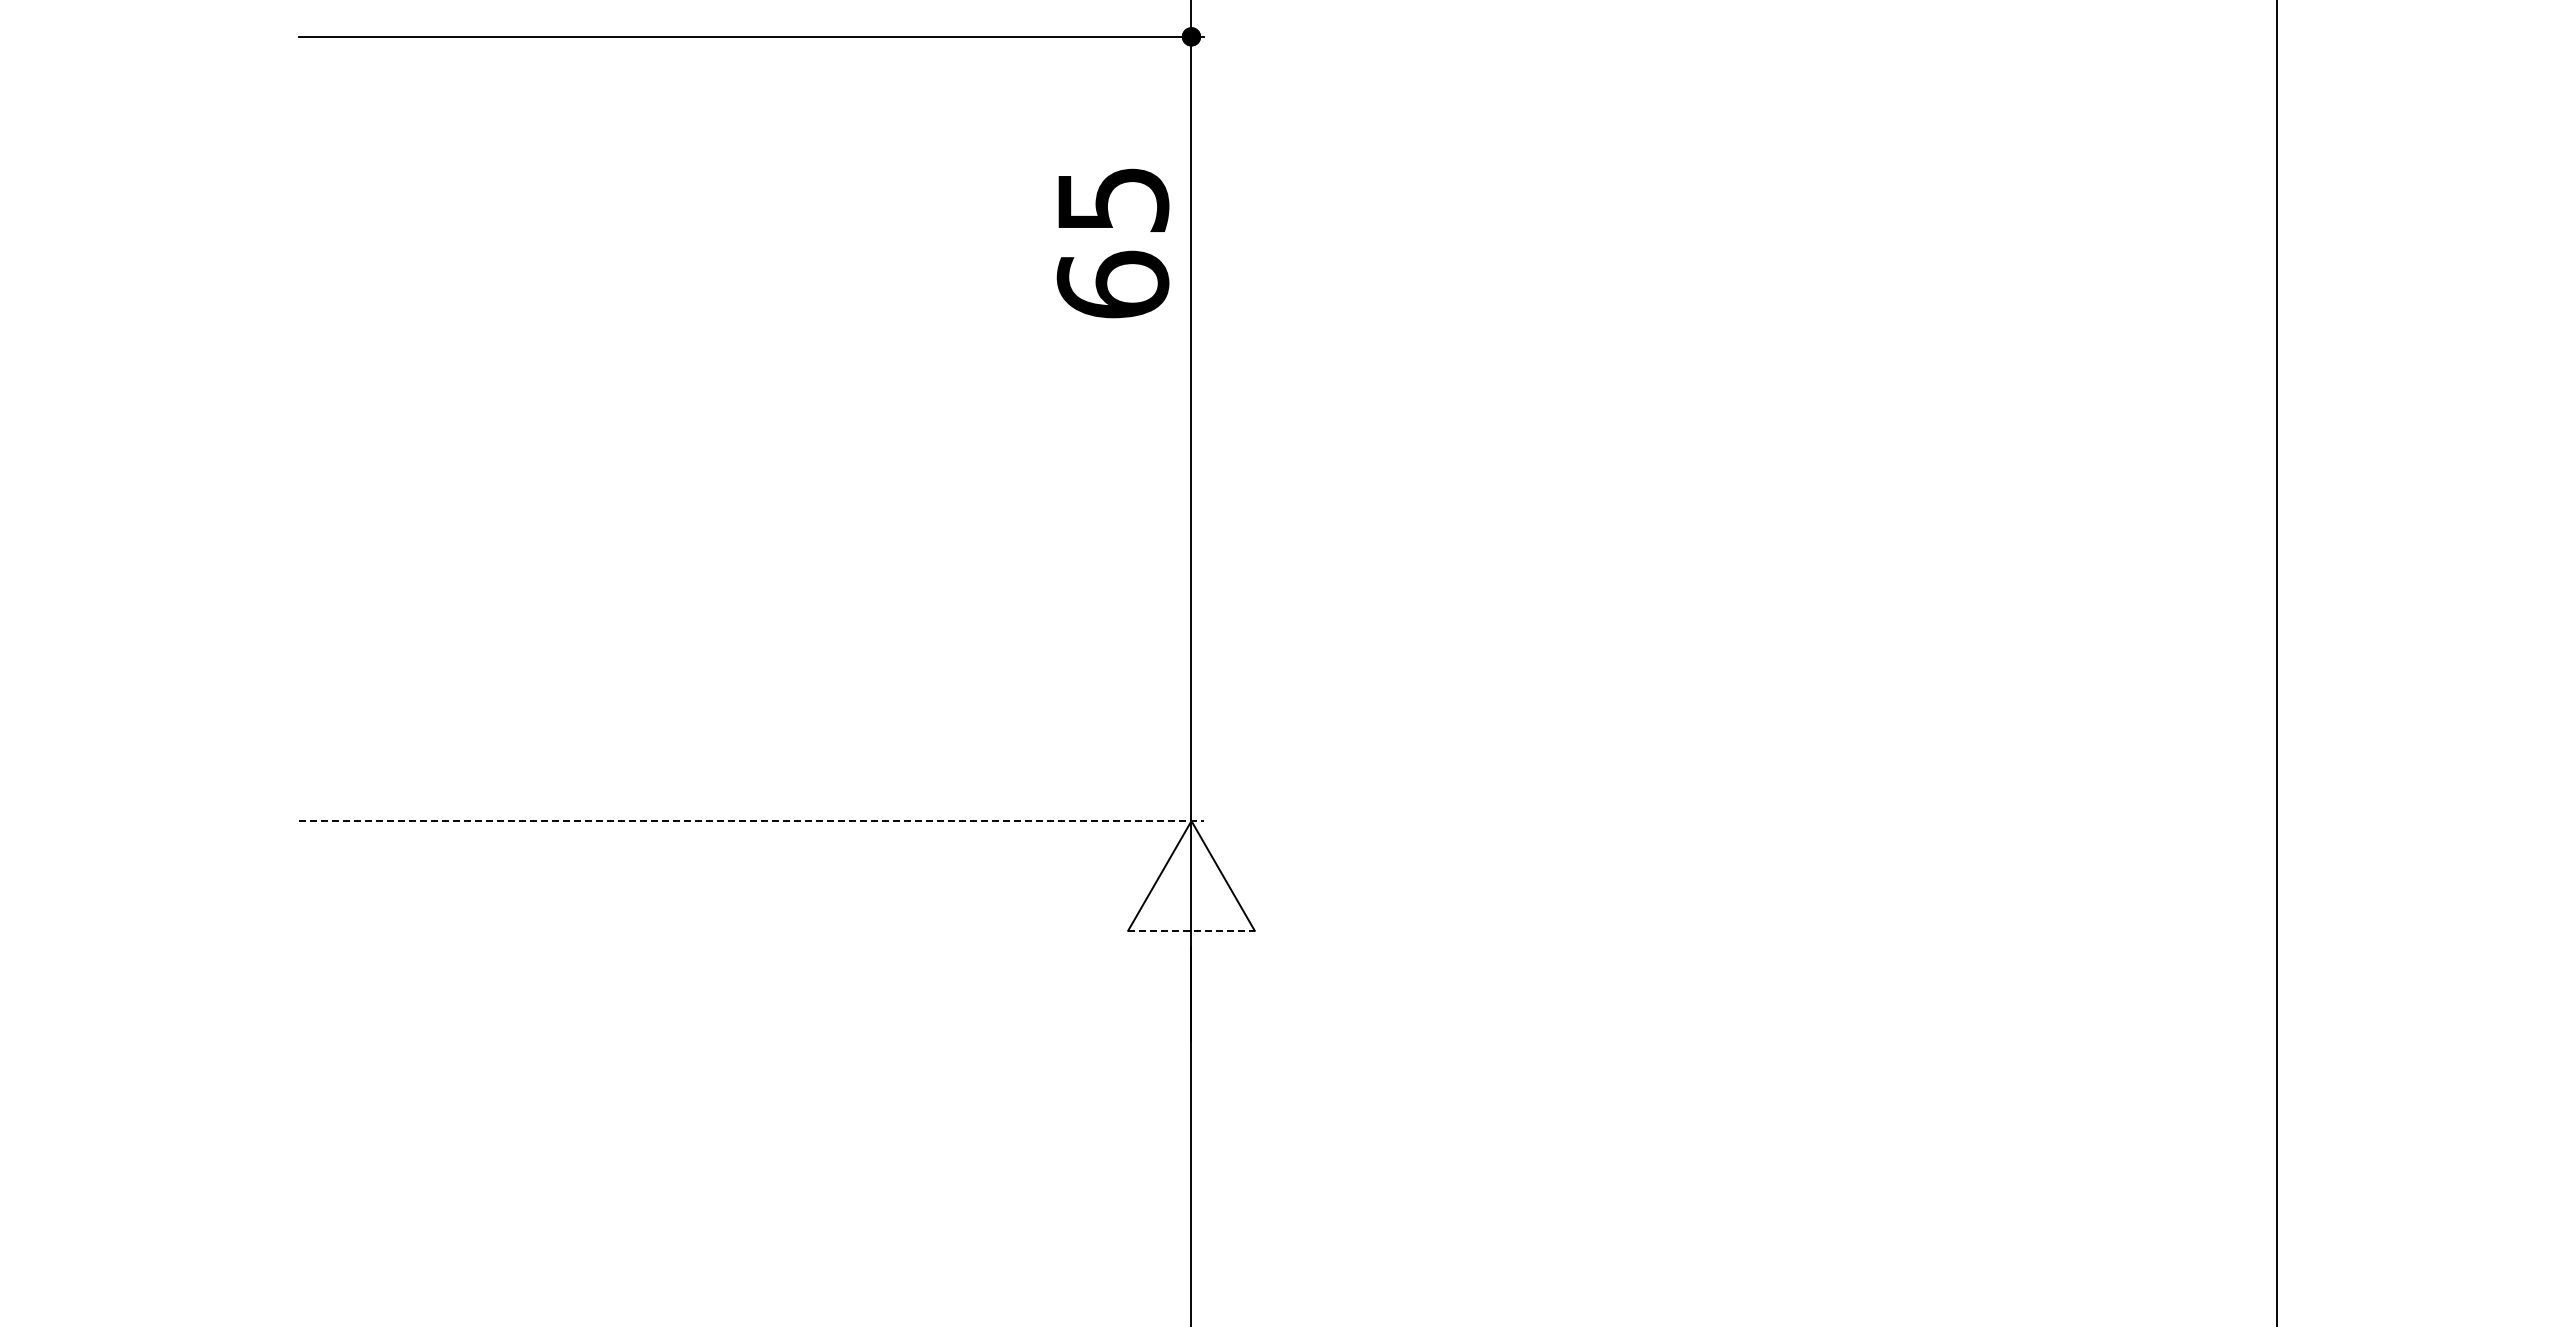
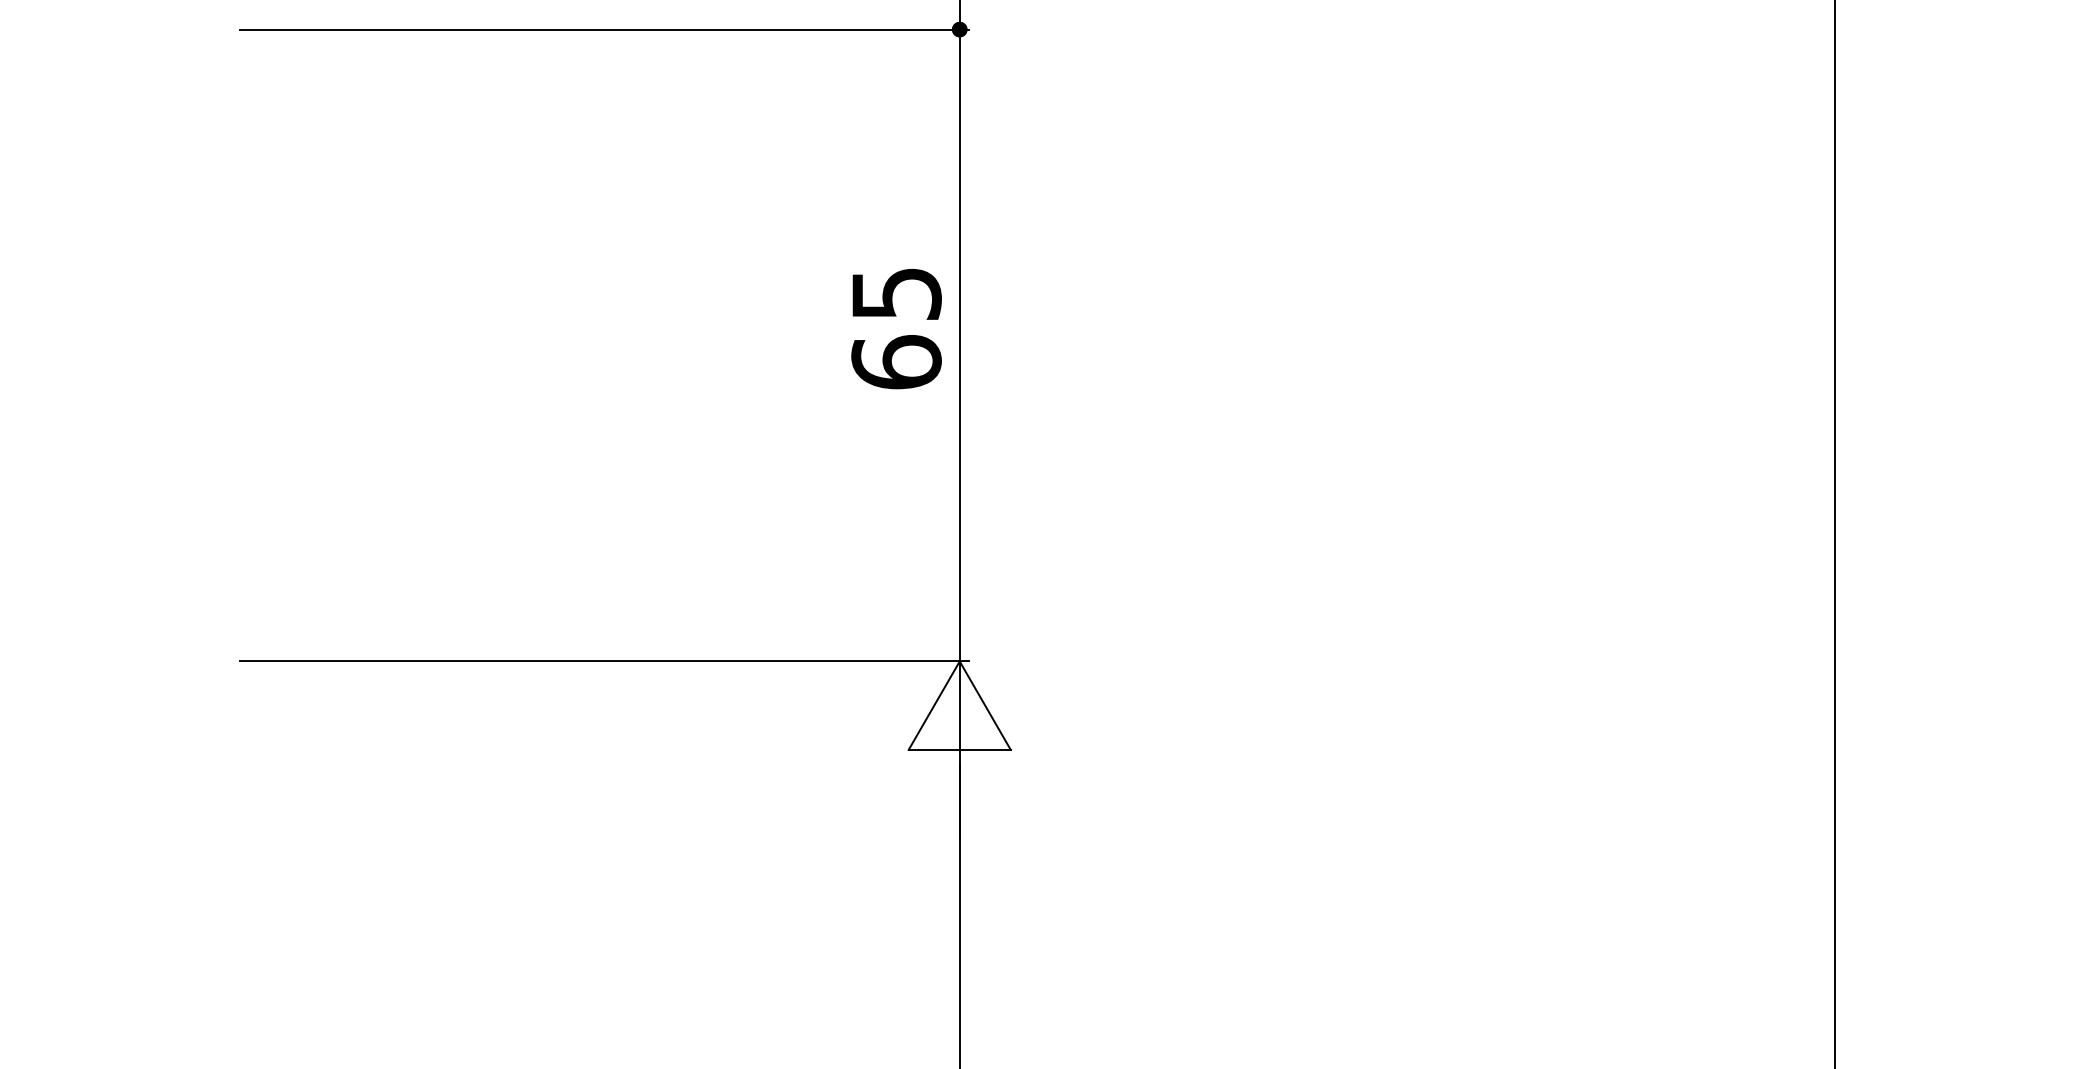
text: (1112, 243) -> (896, 329), moved
line: (751, 821) -> (605, 661), dashed -> solid
line: (1191, 930) -> (959, 749), dashed -> solid

